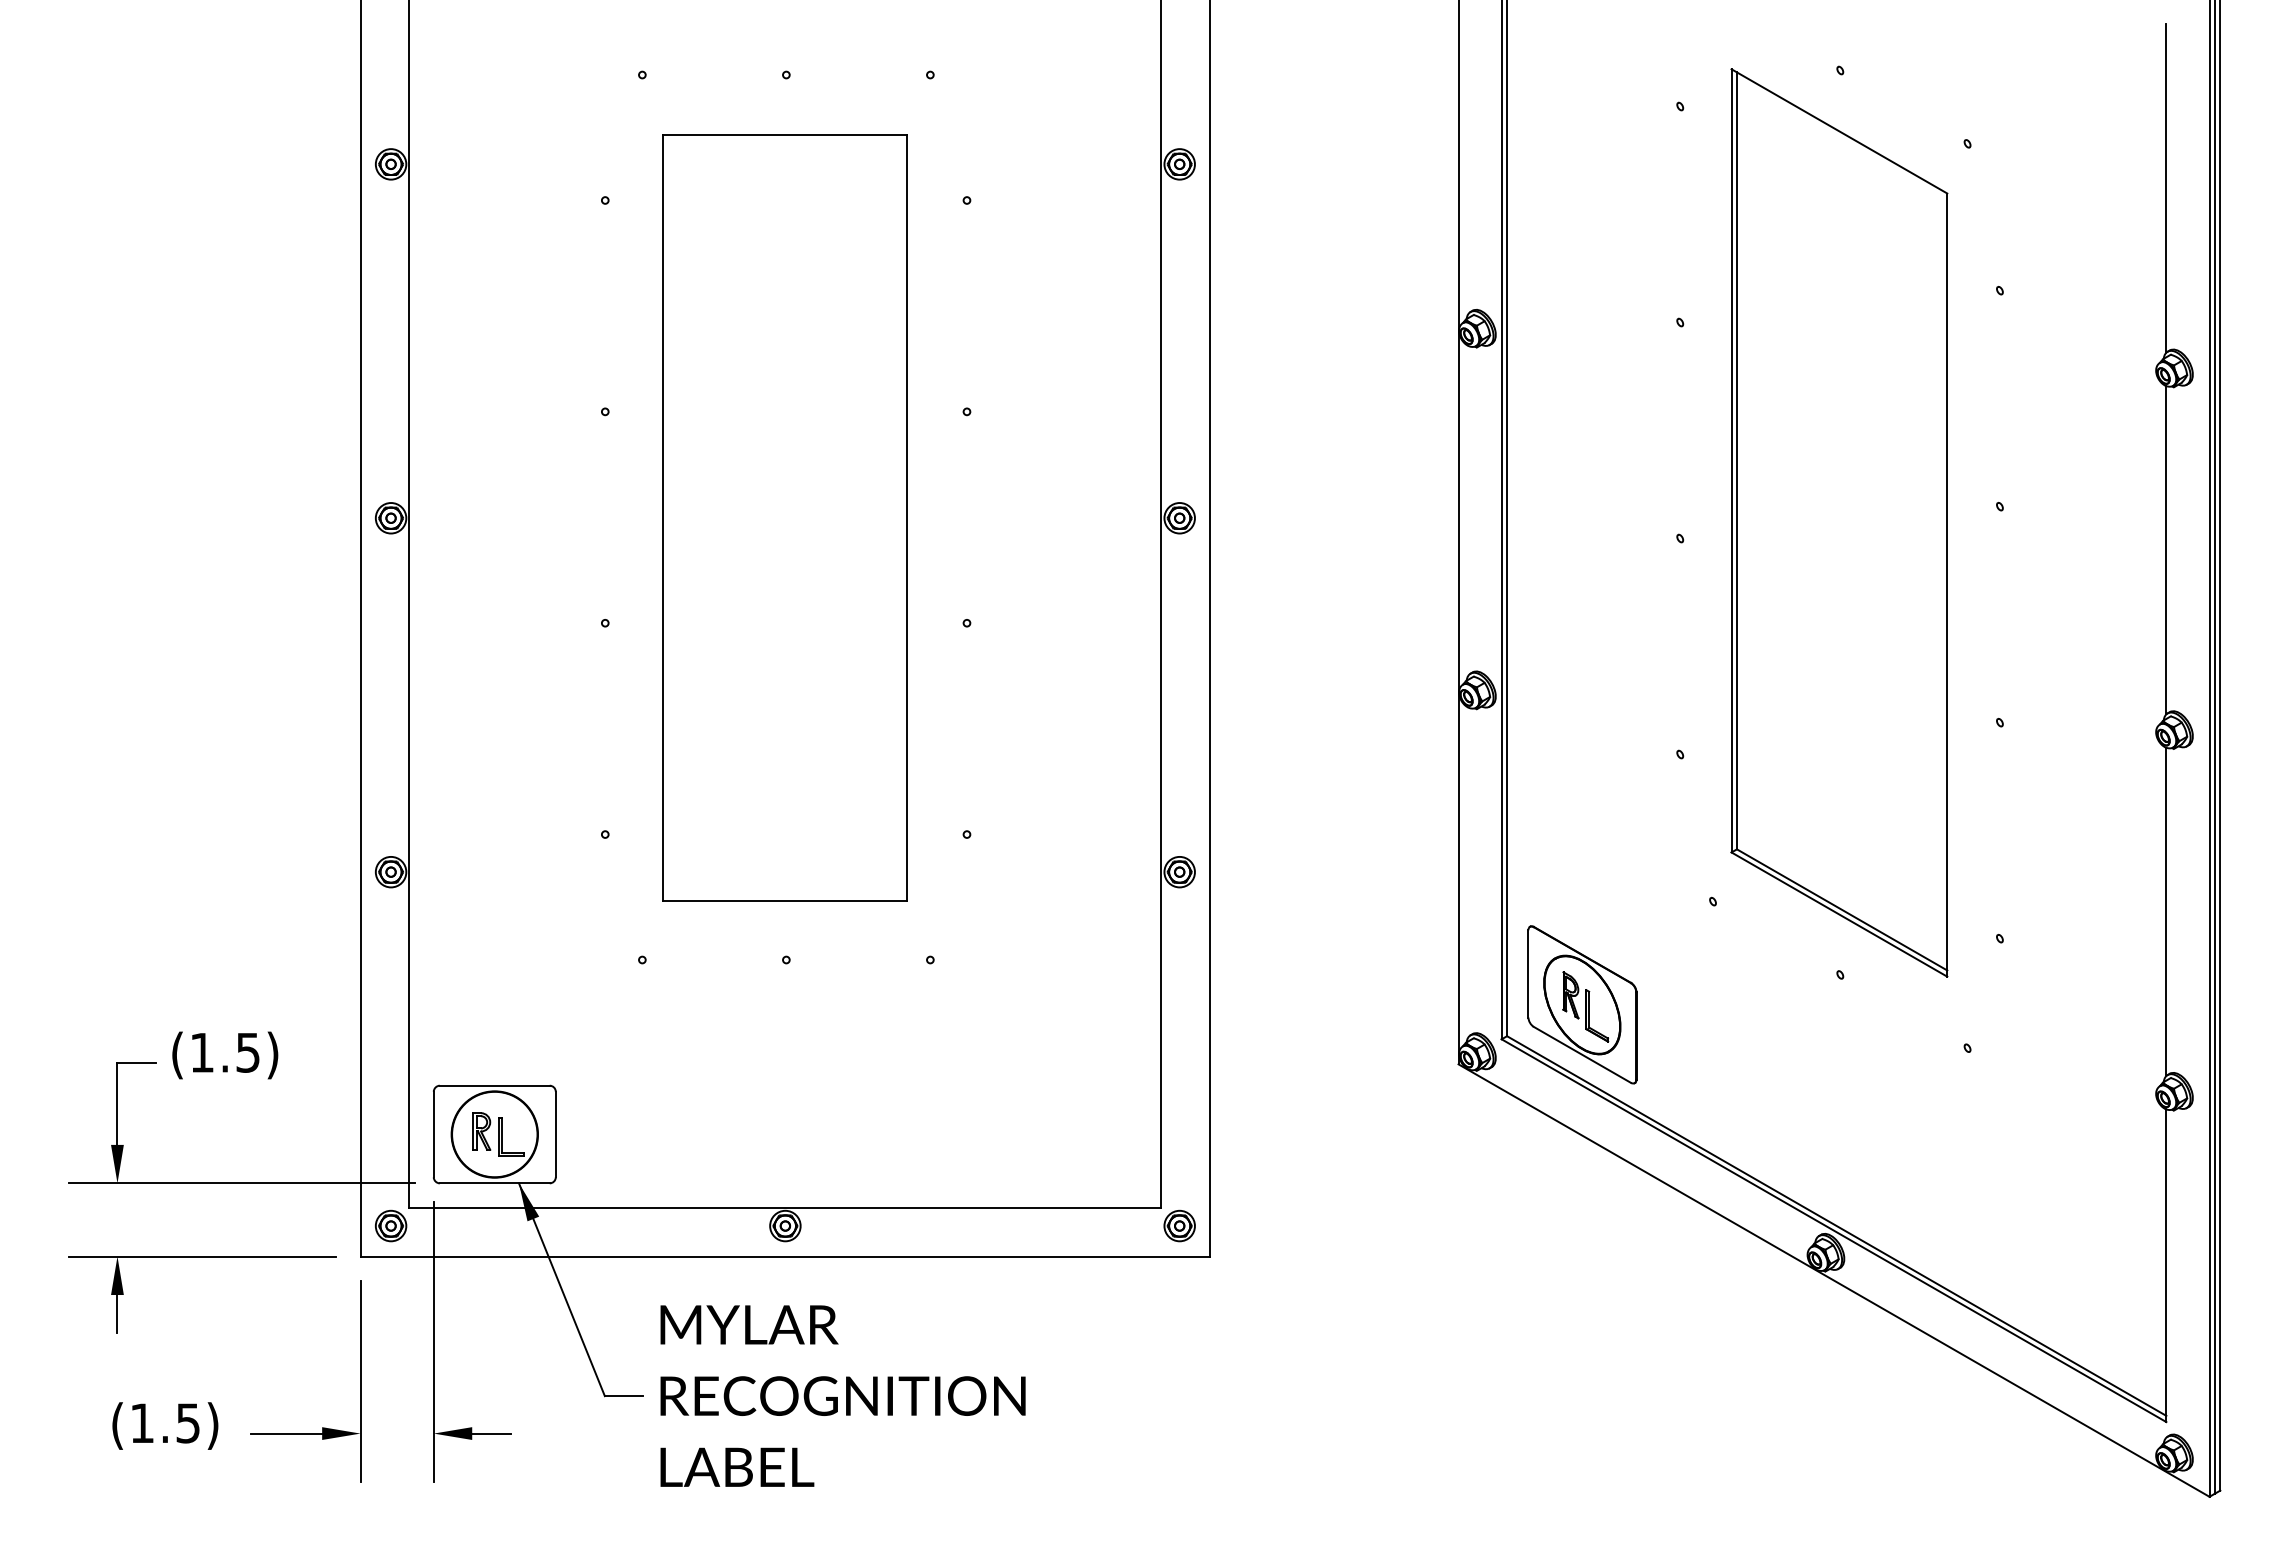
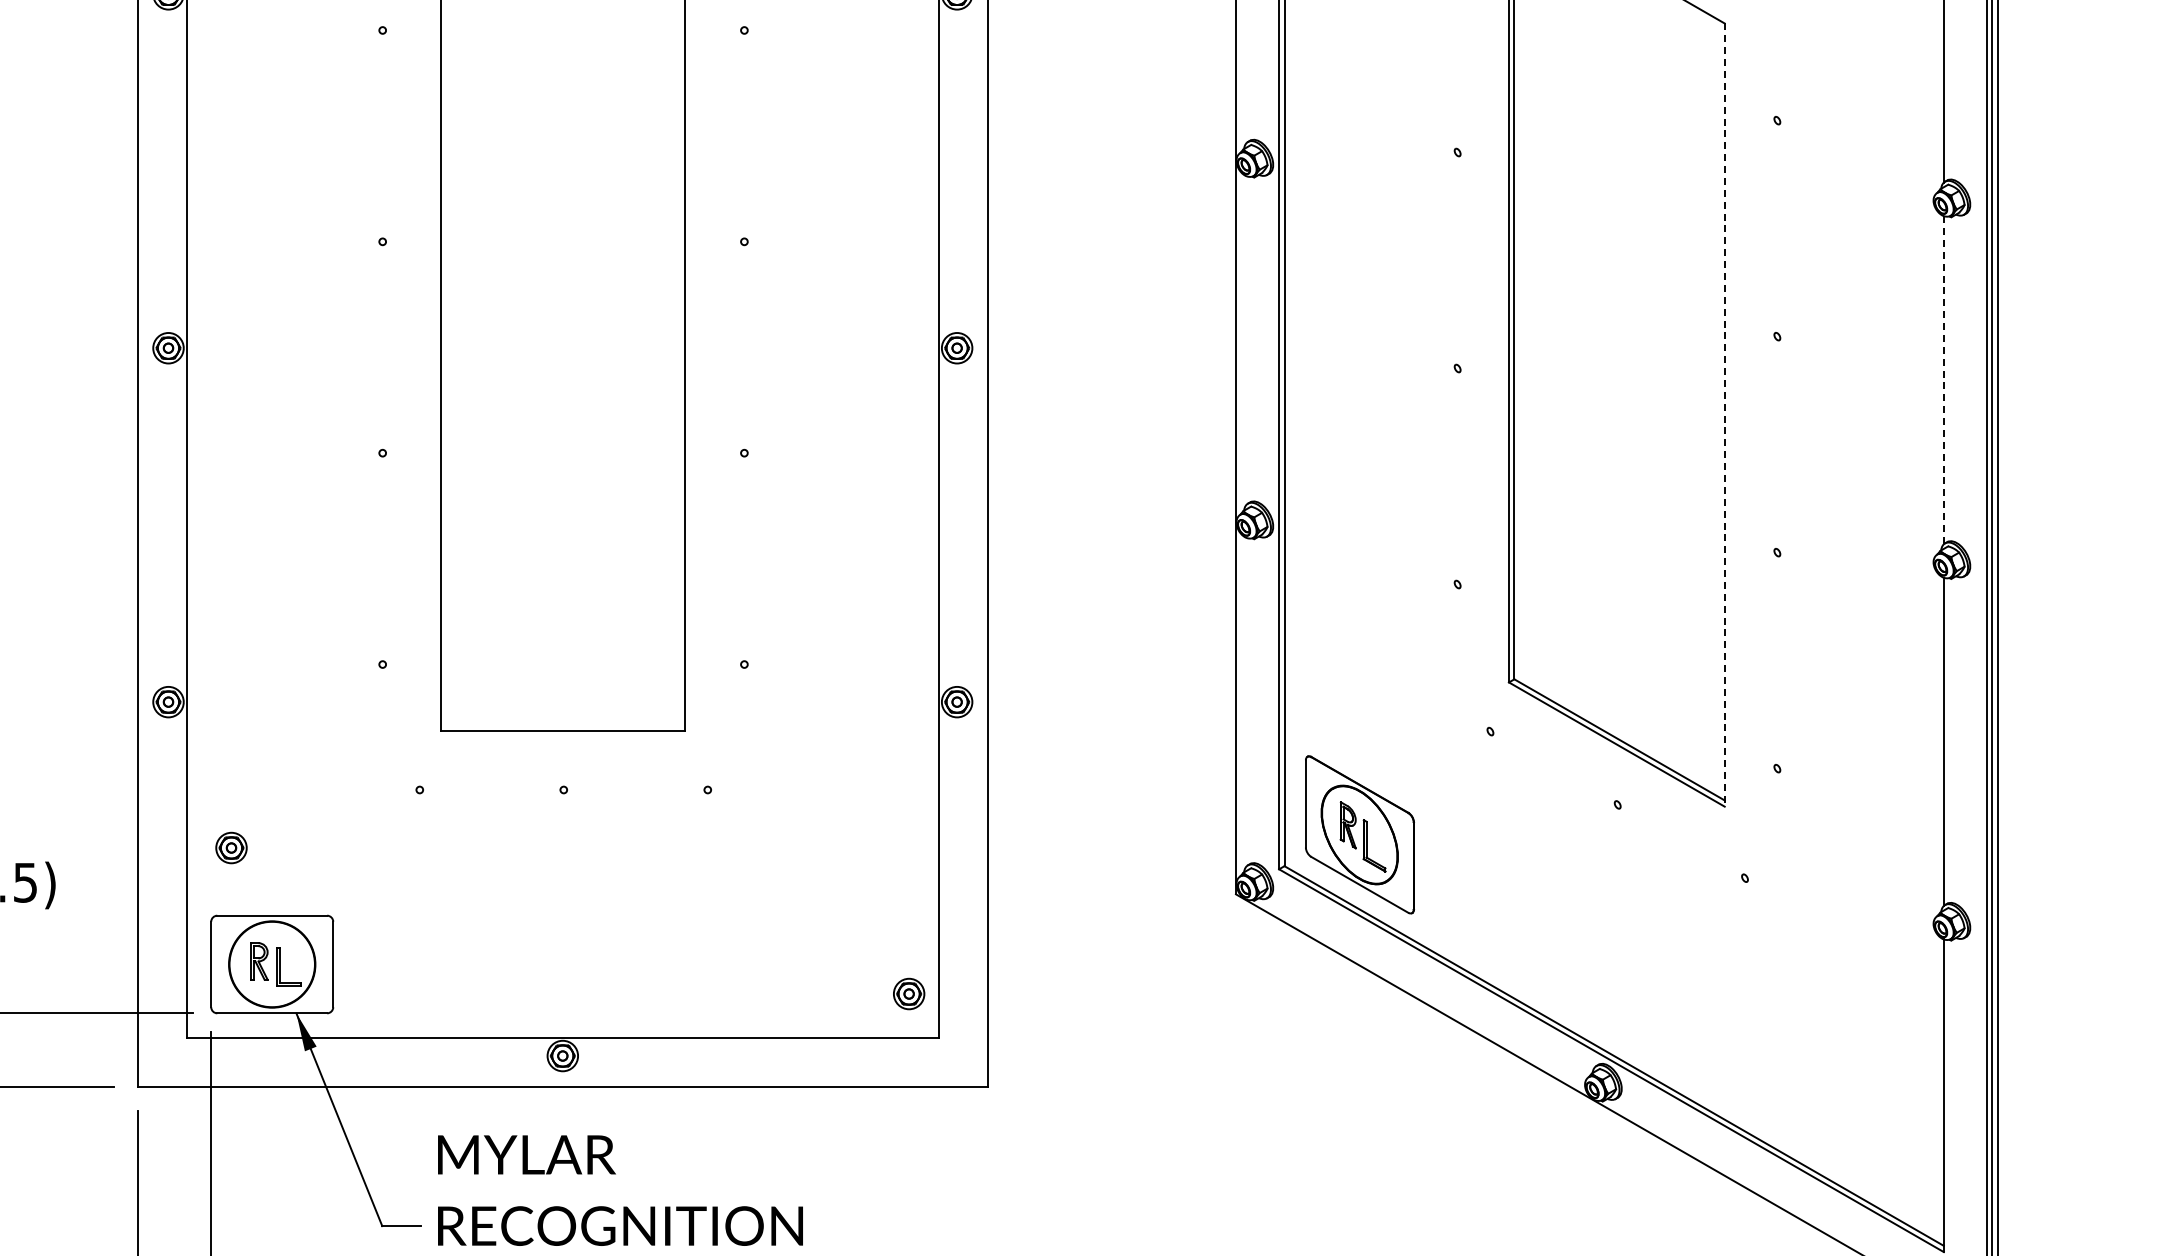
line: (2166, 550) -> (1943, 380), solid -> dashed
line: (1947, 585) -> (1724, 415), solid -> dashed
part: (391, 1225) -> (231, 847), moved
part: (1179, 1225) -> (908, 993), moved

